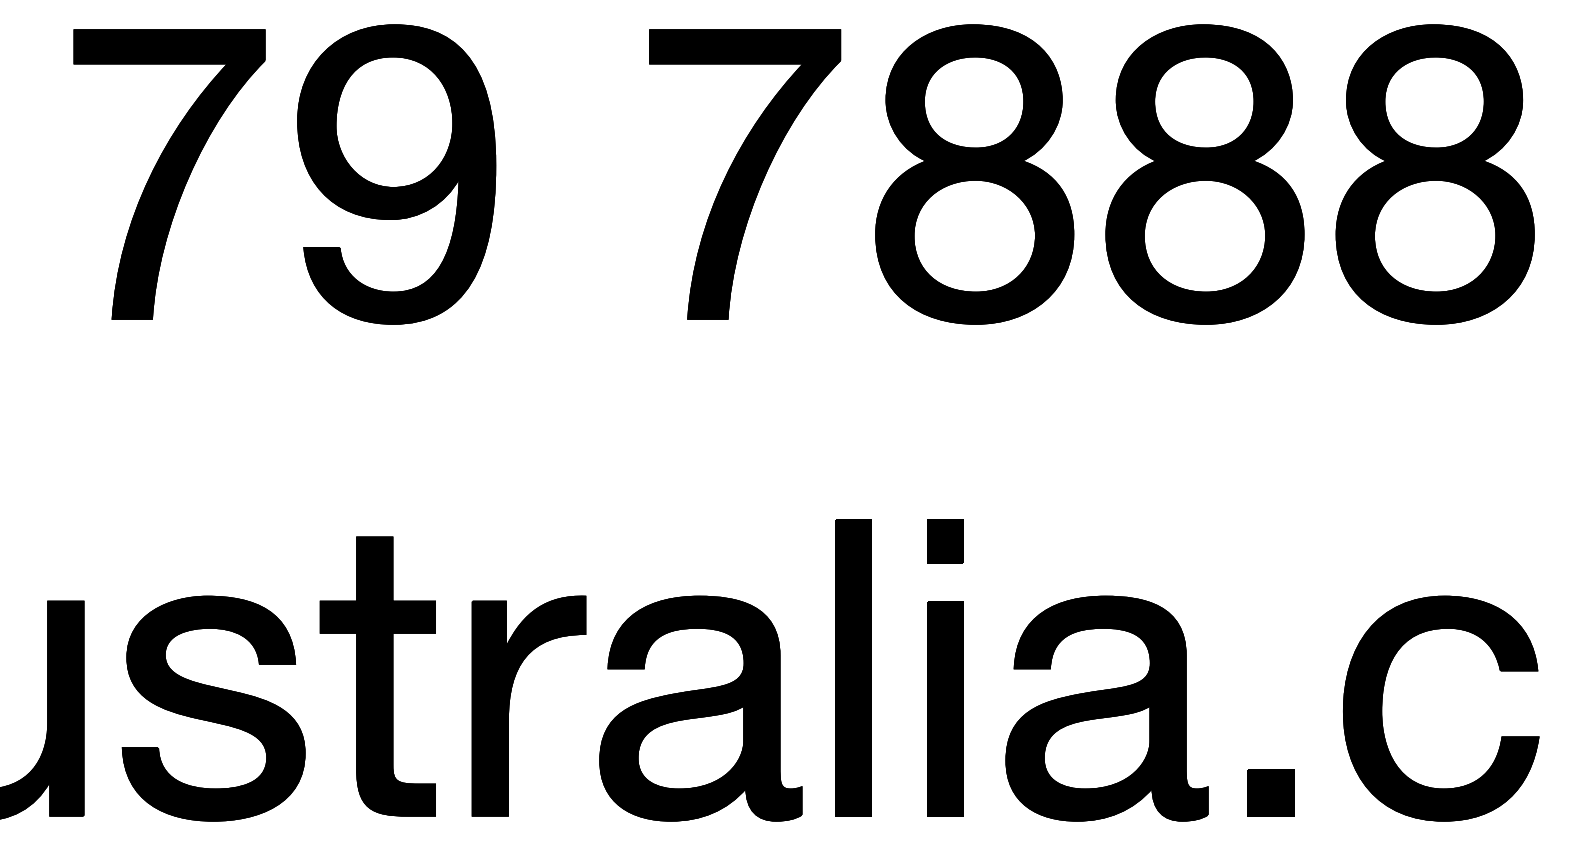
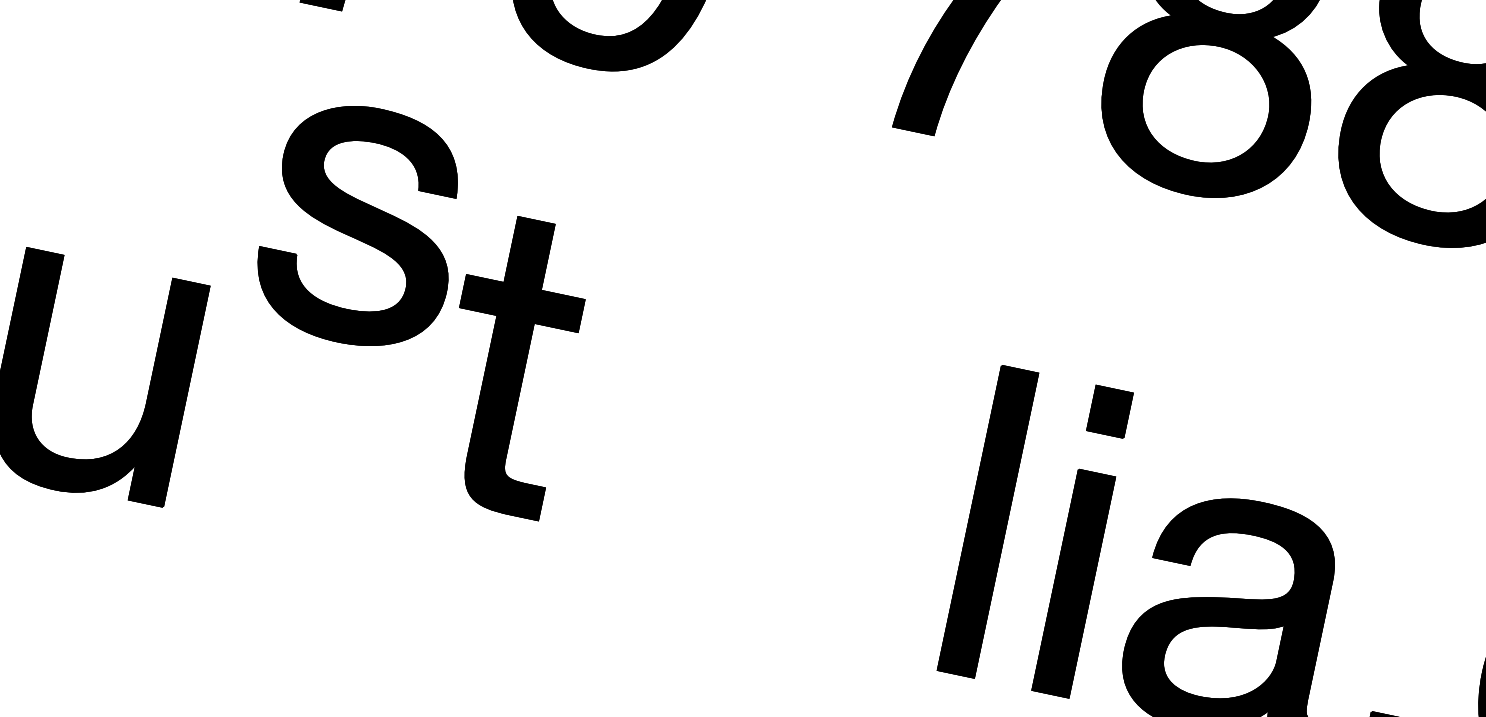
part: (377, 676) -> (509, 364), moved
part: (510, 699) -> (627, 479), removed
part: (213, 708) -> (361, 226), moved
part: (700, 708) -> (821, 530), removed

